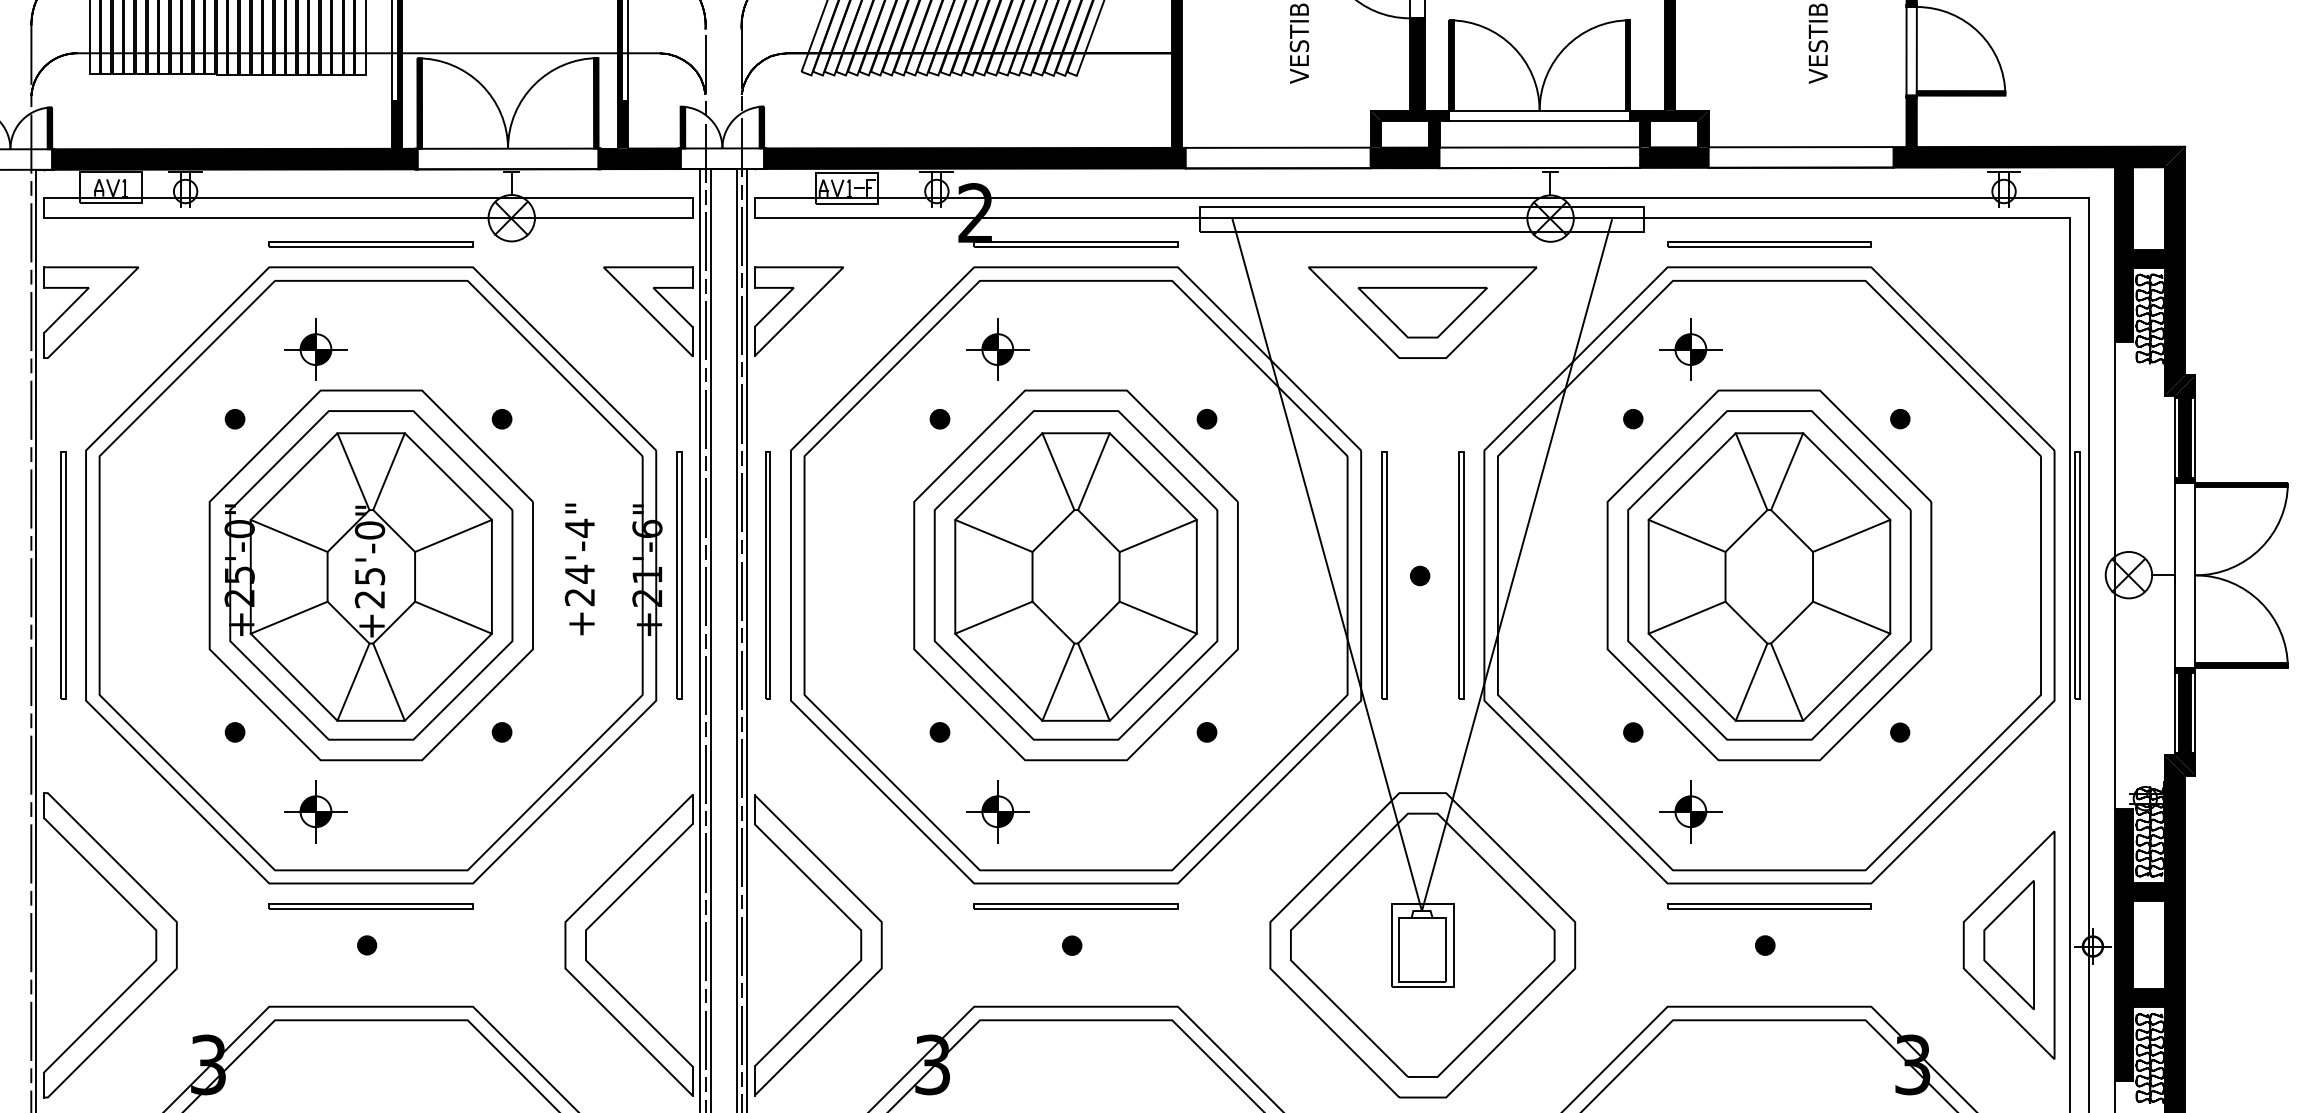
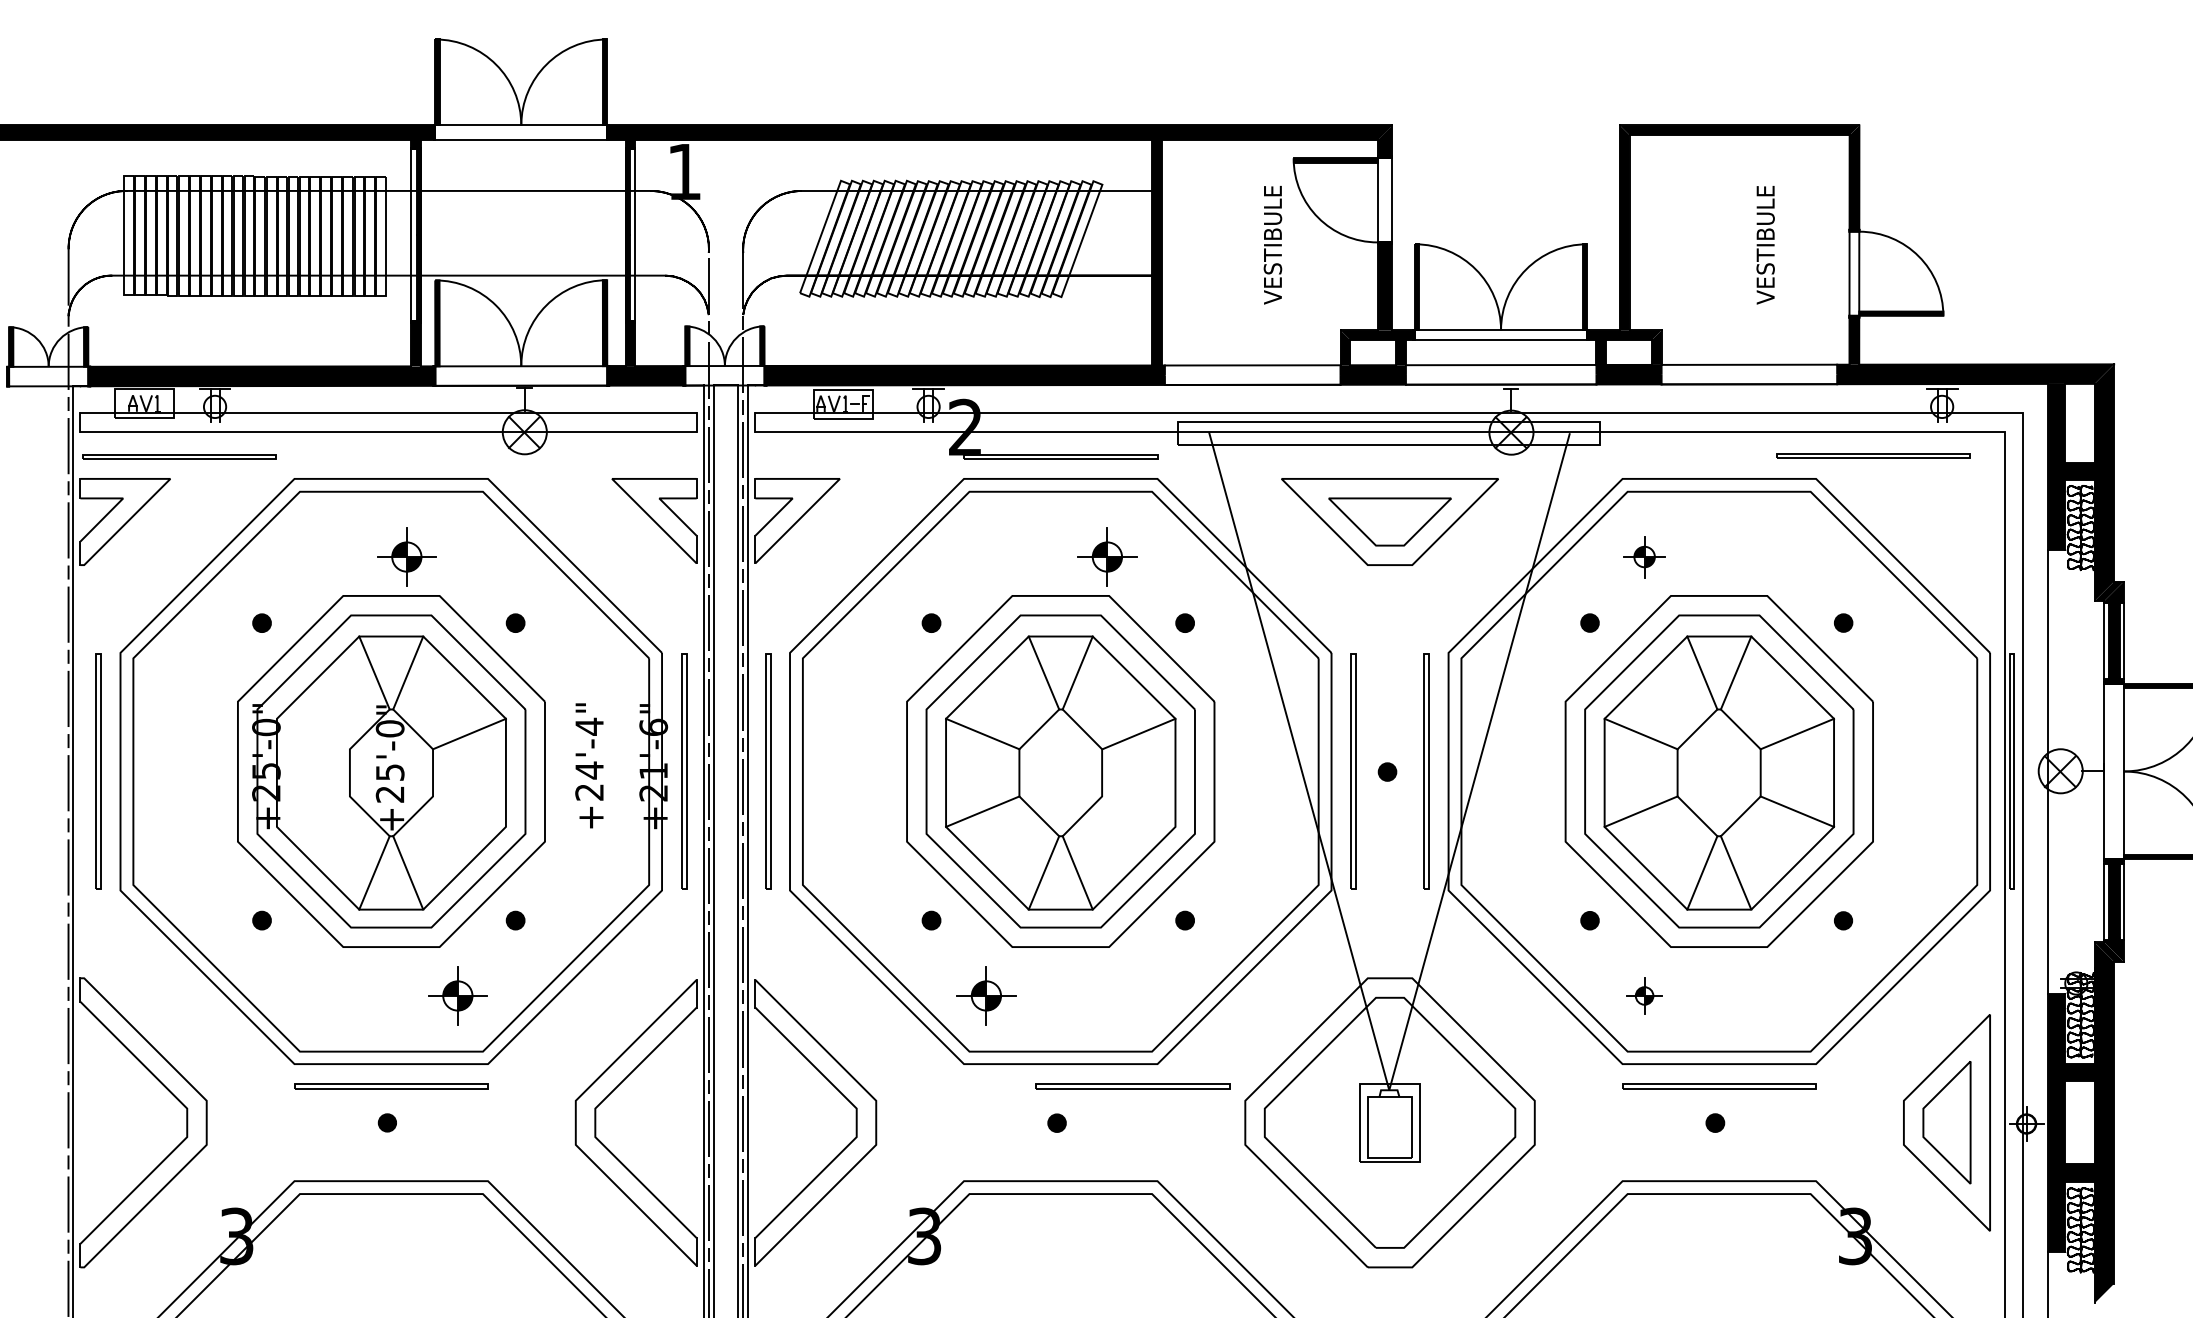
part: (371, 243) -> (179, 456), moved
part: (1769, 243) -> (1873, 455), moved
part: (315, 349) -> (406, 556), moved
part: (997, 349) -> (1107, 556), moved
part: (1690, 349) -> (1644, 556), size x0.7
line: (288, 535) -> (312, 733), removed
line: (288, 617) -> (312, 811), removed
line: (453, 617) -> (469, 811), removed
line: (1157, 617) -> (1138, 811), removed
part: (315, 811) -> (457, 995), moved
part: (1690, 811) -> (1644, 995), size x0.6
part: (1075, 907) -> (1132, 1086), moved

